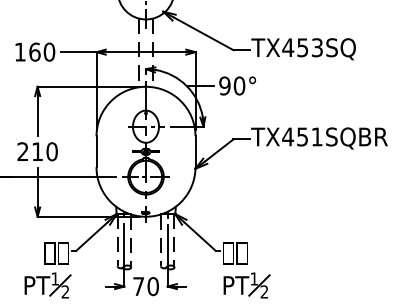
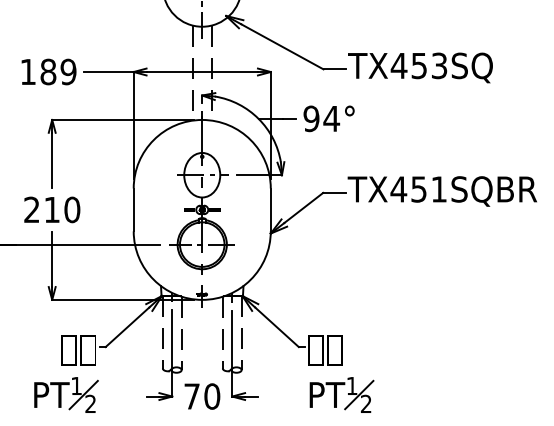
text: (42, 51) -> (58, 71), 160 -> 189
text: (239, 85) -> (331, 118), 90° -> 94°

